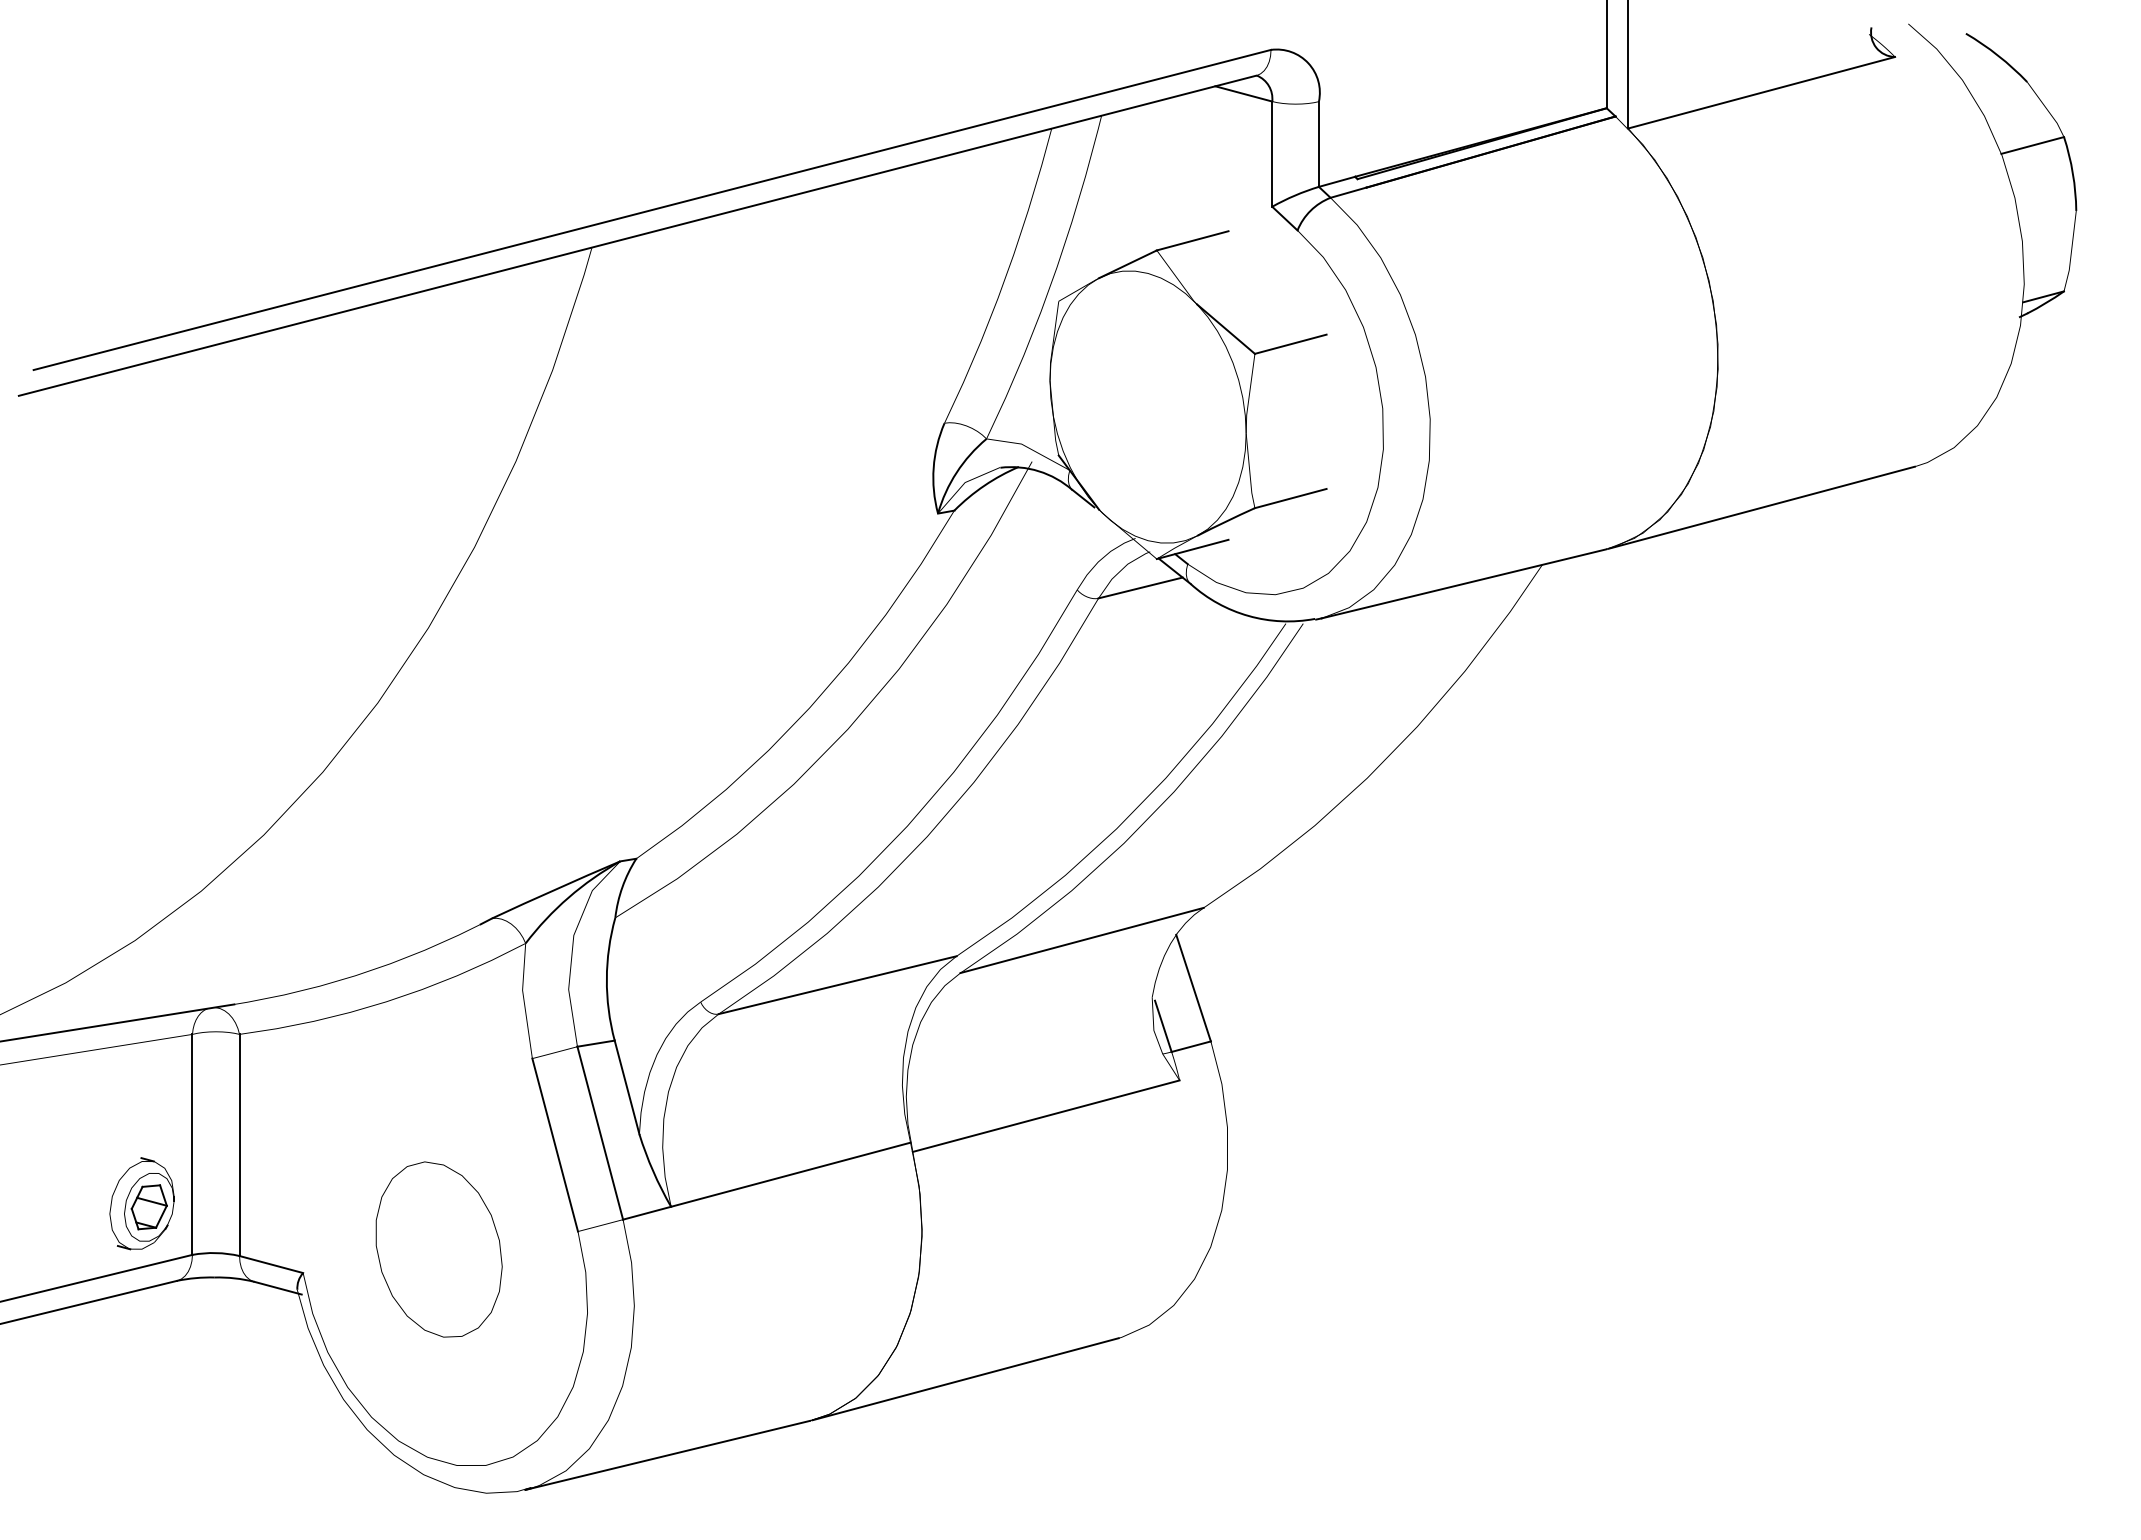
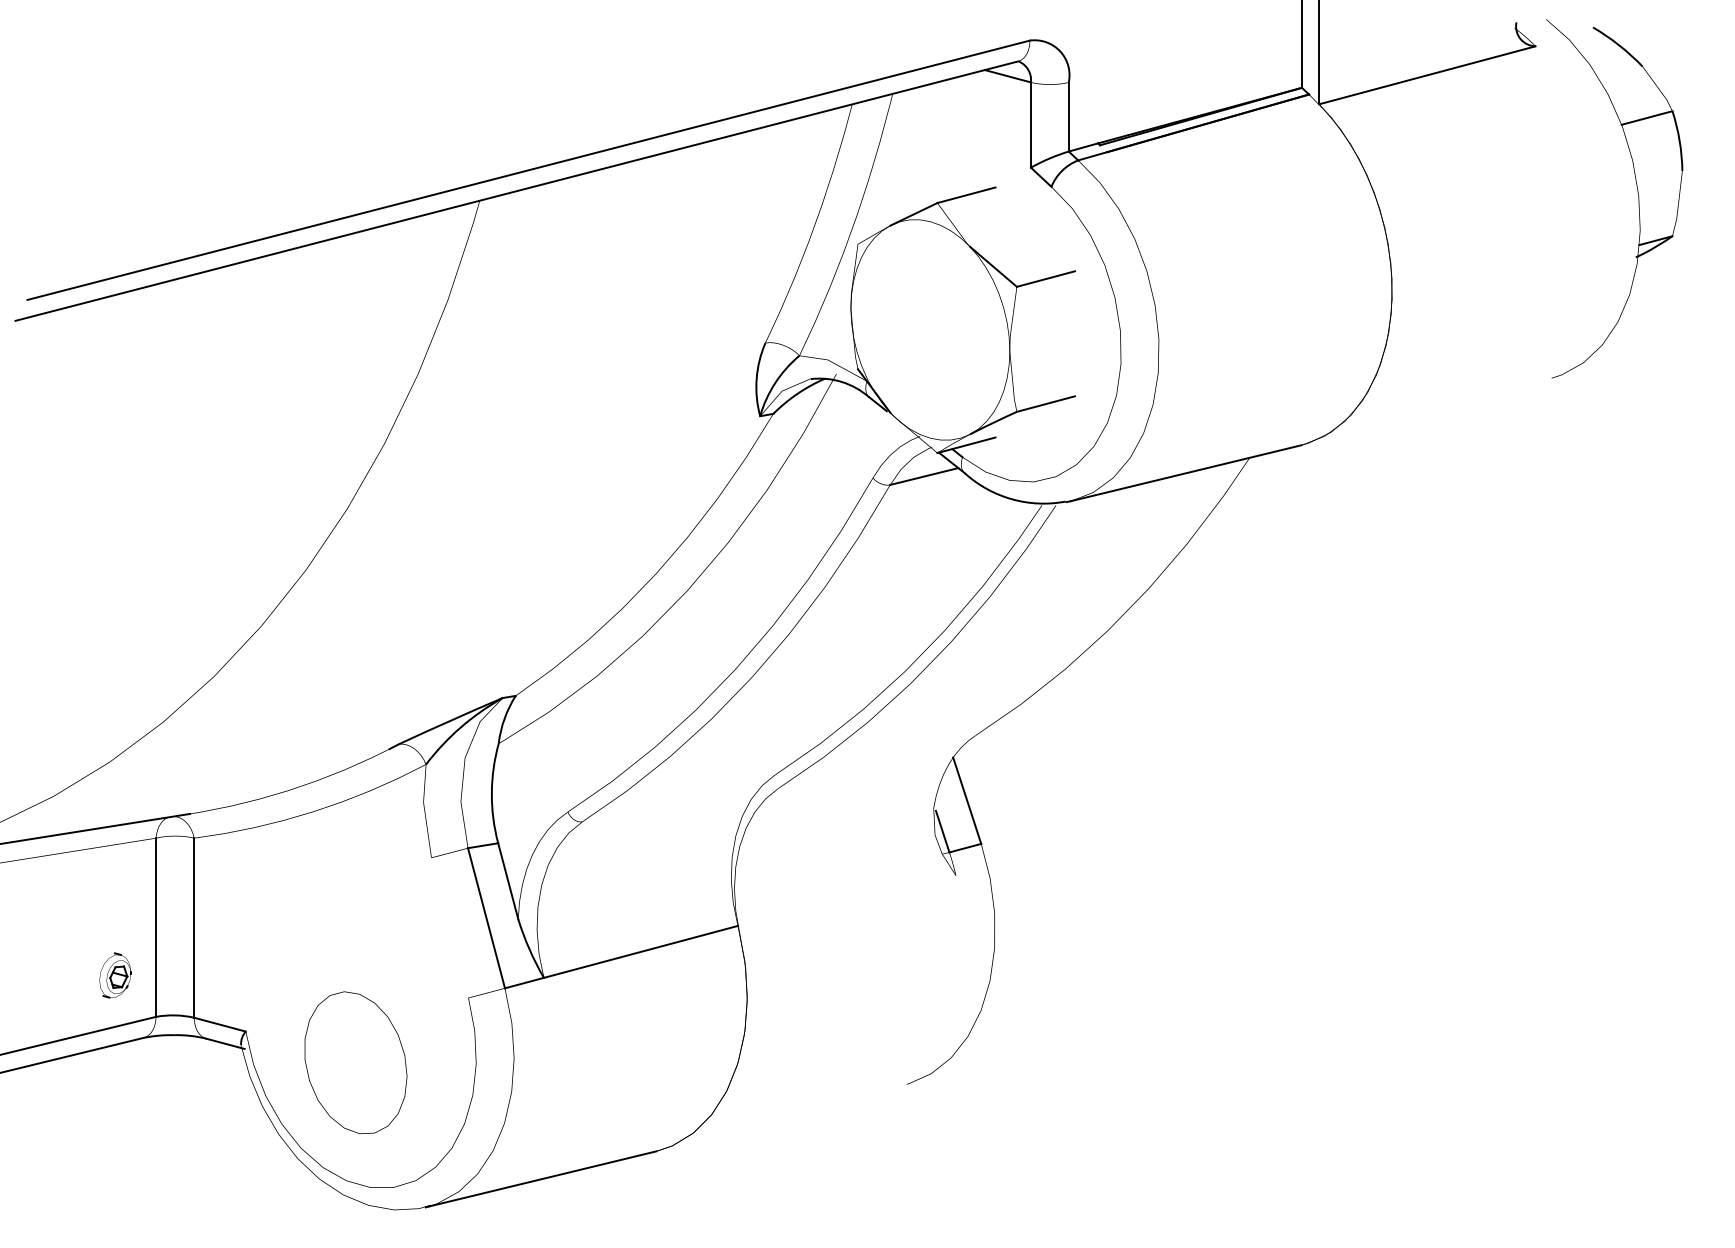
line: (1761, 507) -> (1427, 411), removed
line: (1081, 940) -> (876, 762), removed
line: (837, 985) -> (678, 798), removed
line: (1045, 1115) -> (847, 903), removed
line: (555, 1144) -> (450, 927), removed
part: (141, 1203) -> (114, 975), size x0.6
part: (438, 1249) -> (355, 1062), moved
line: (965, 1379) -> (782, 1117), removed

